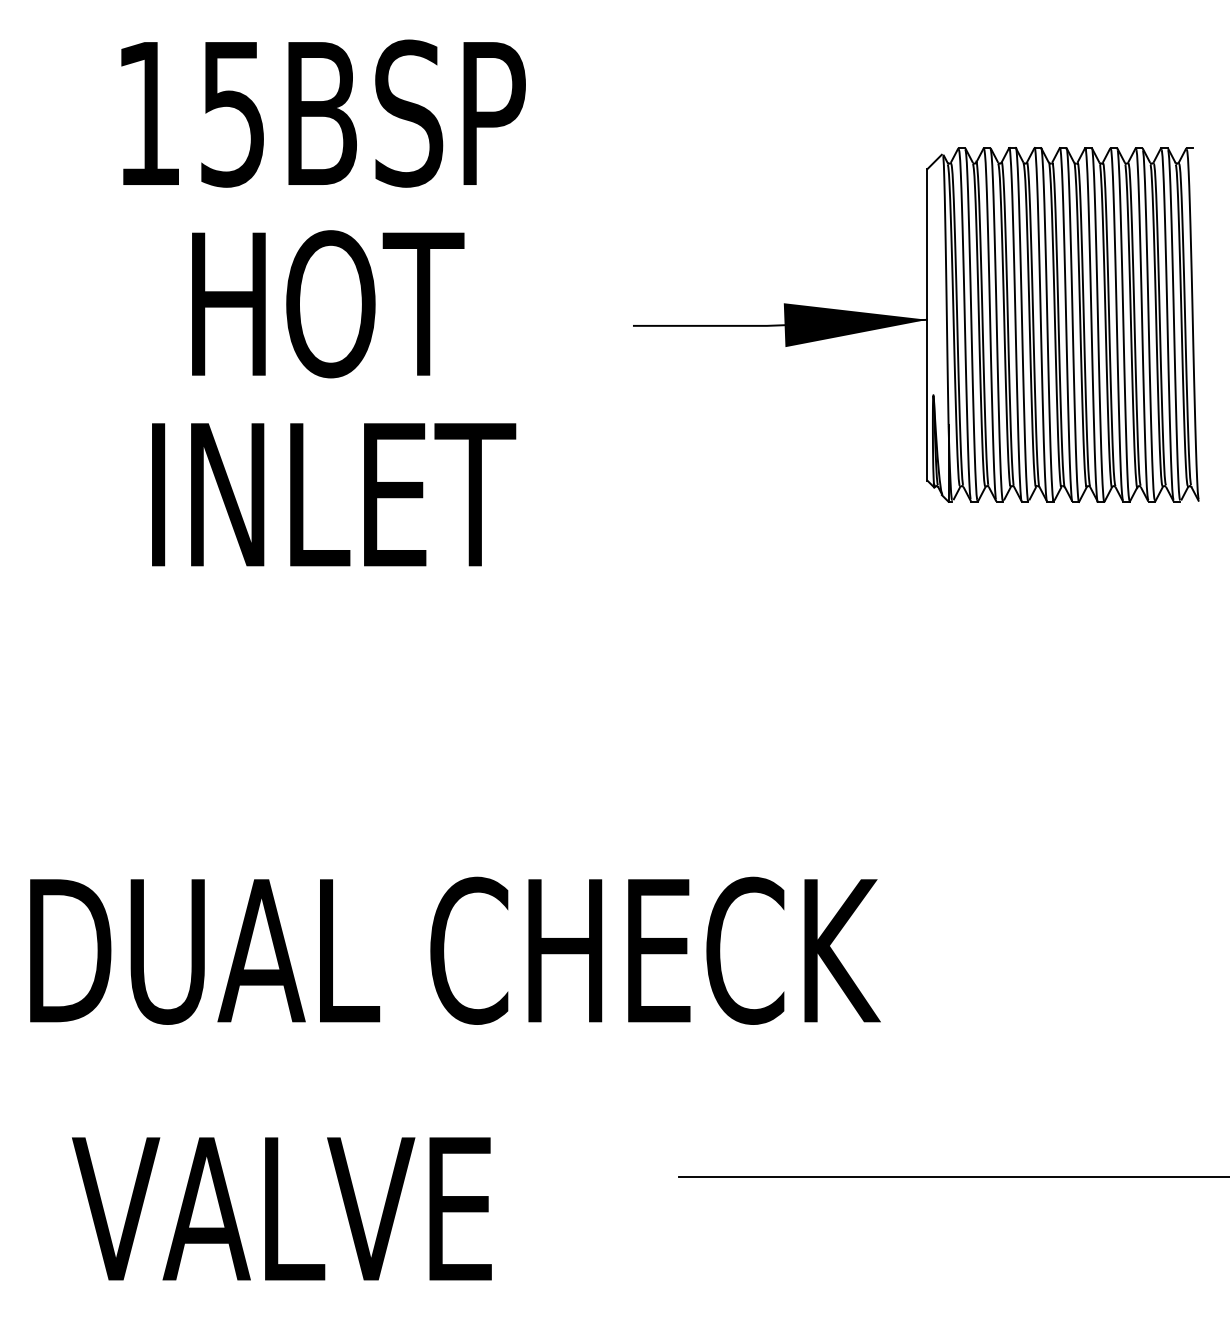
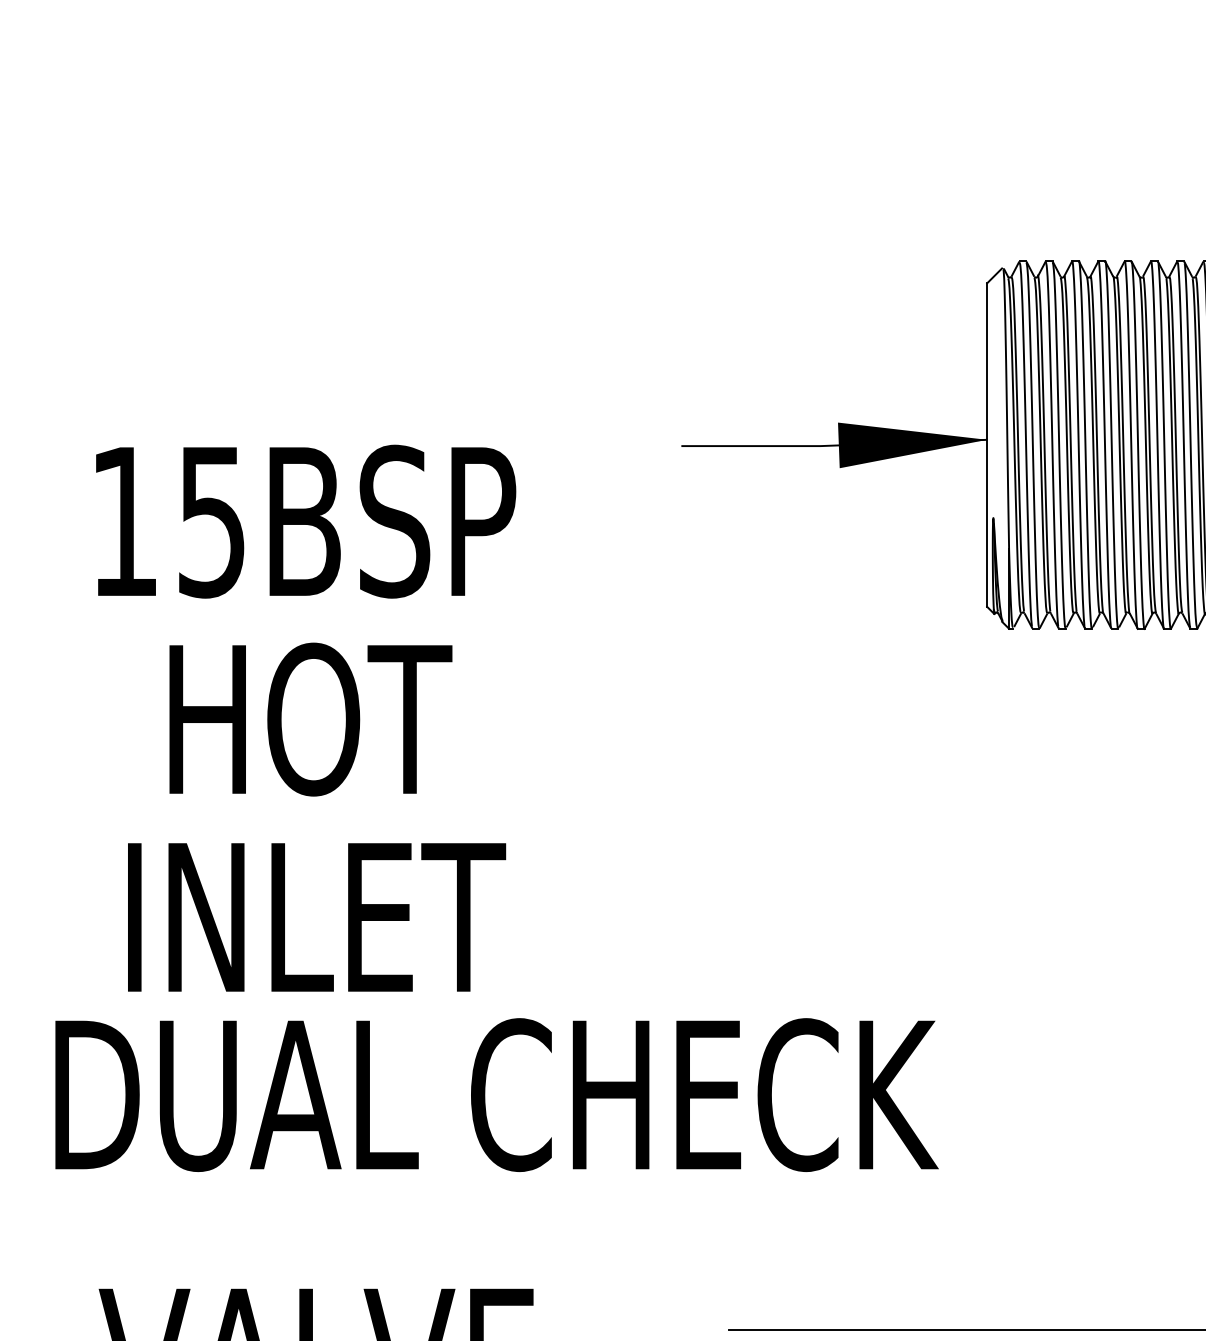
text: (323, 302) -> (306, 717), moved

